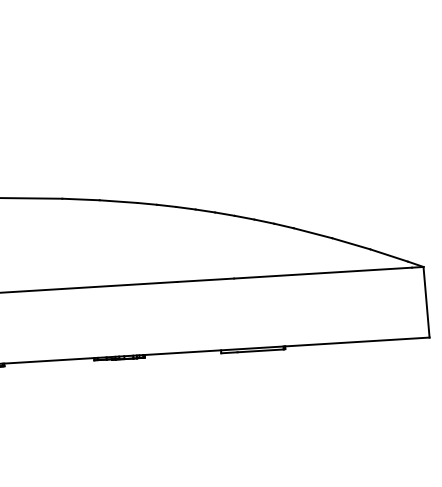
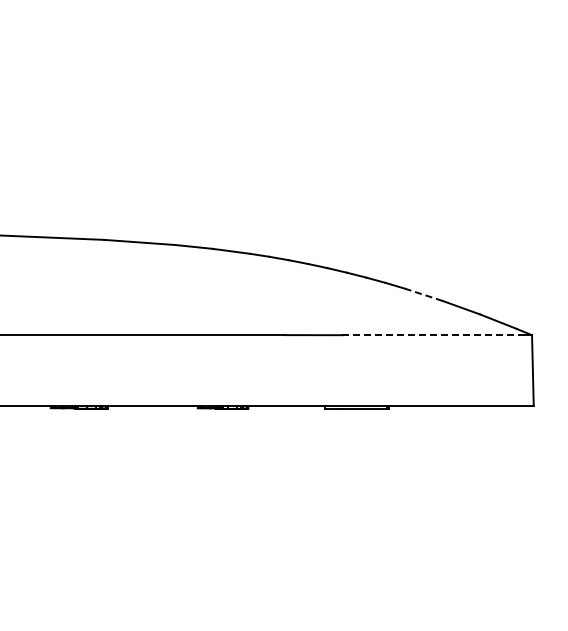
line: (312, 232) -> (423, 294), solid -> dashed
line: (323, 273) -> (431, 335), solid -> dashed

